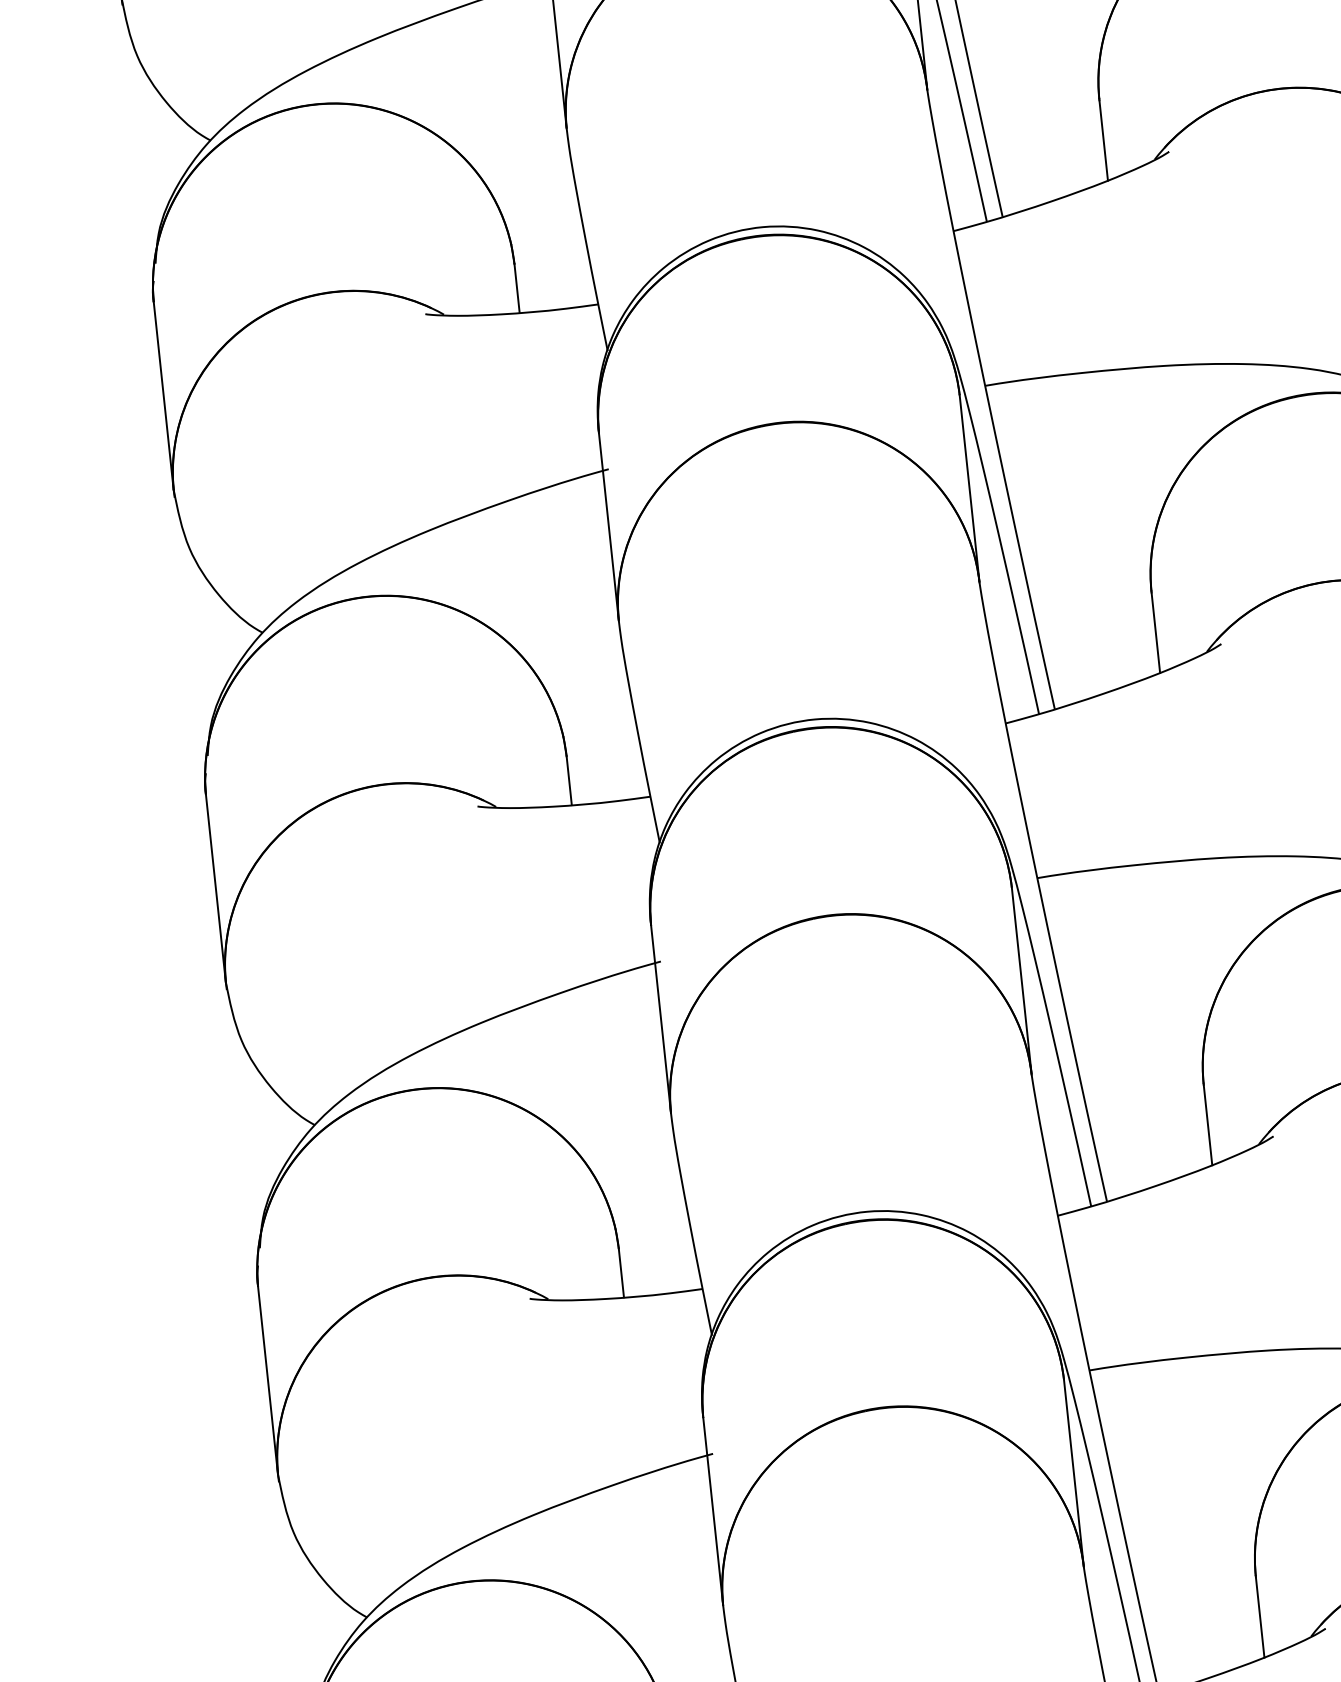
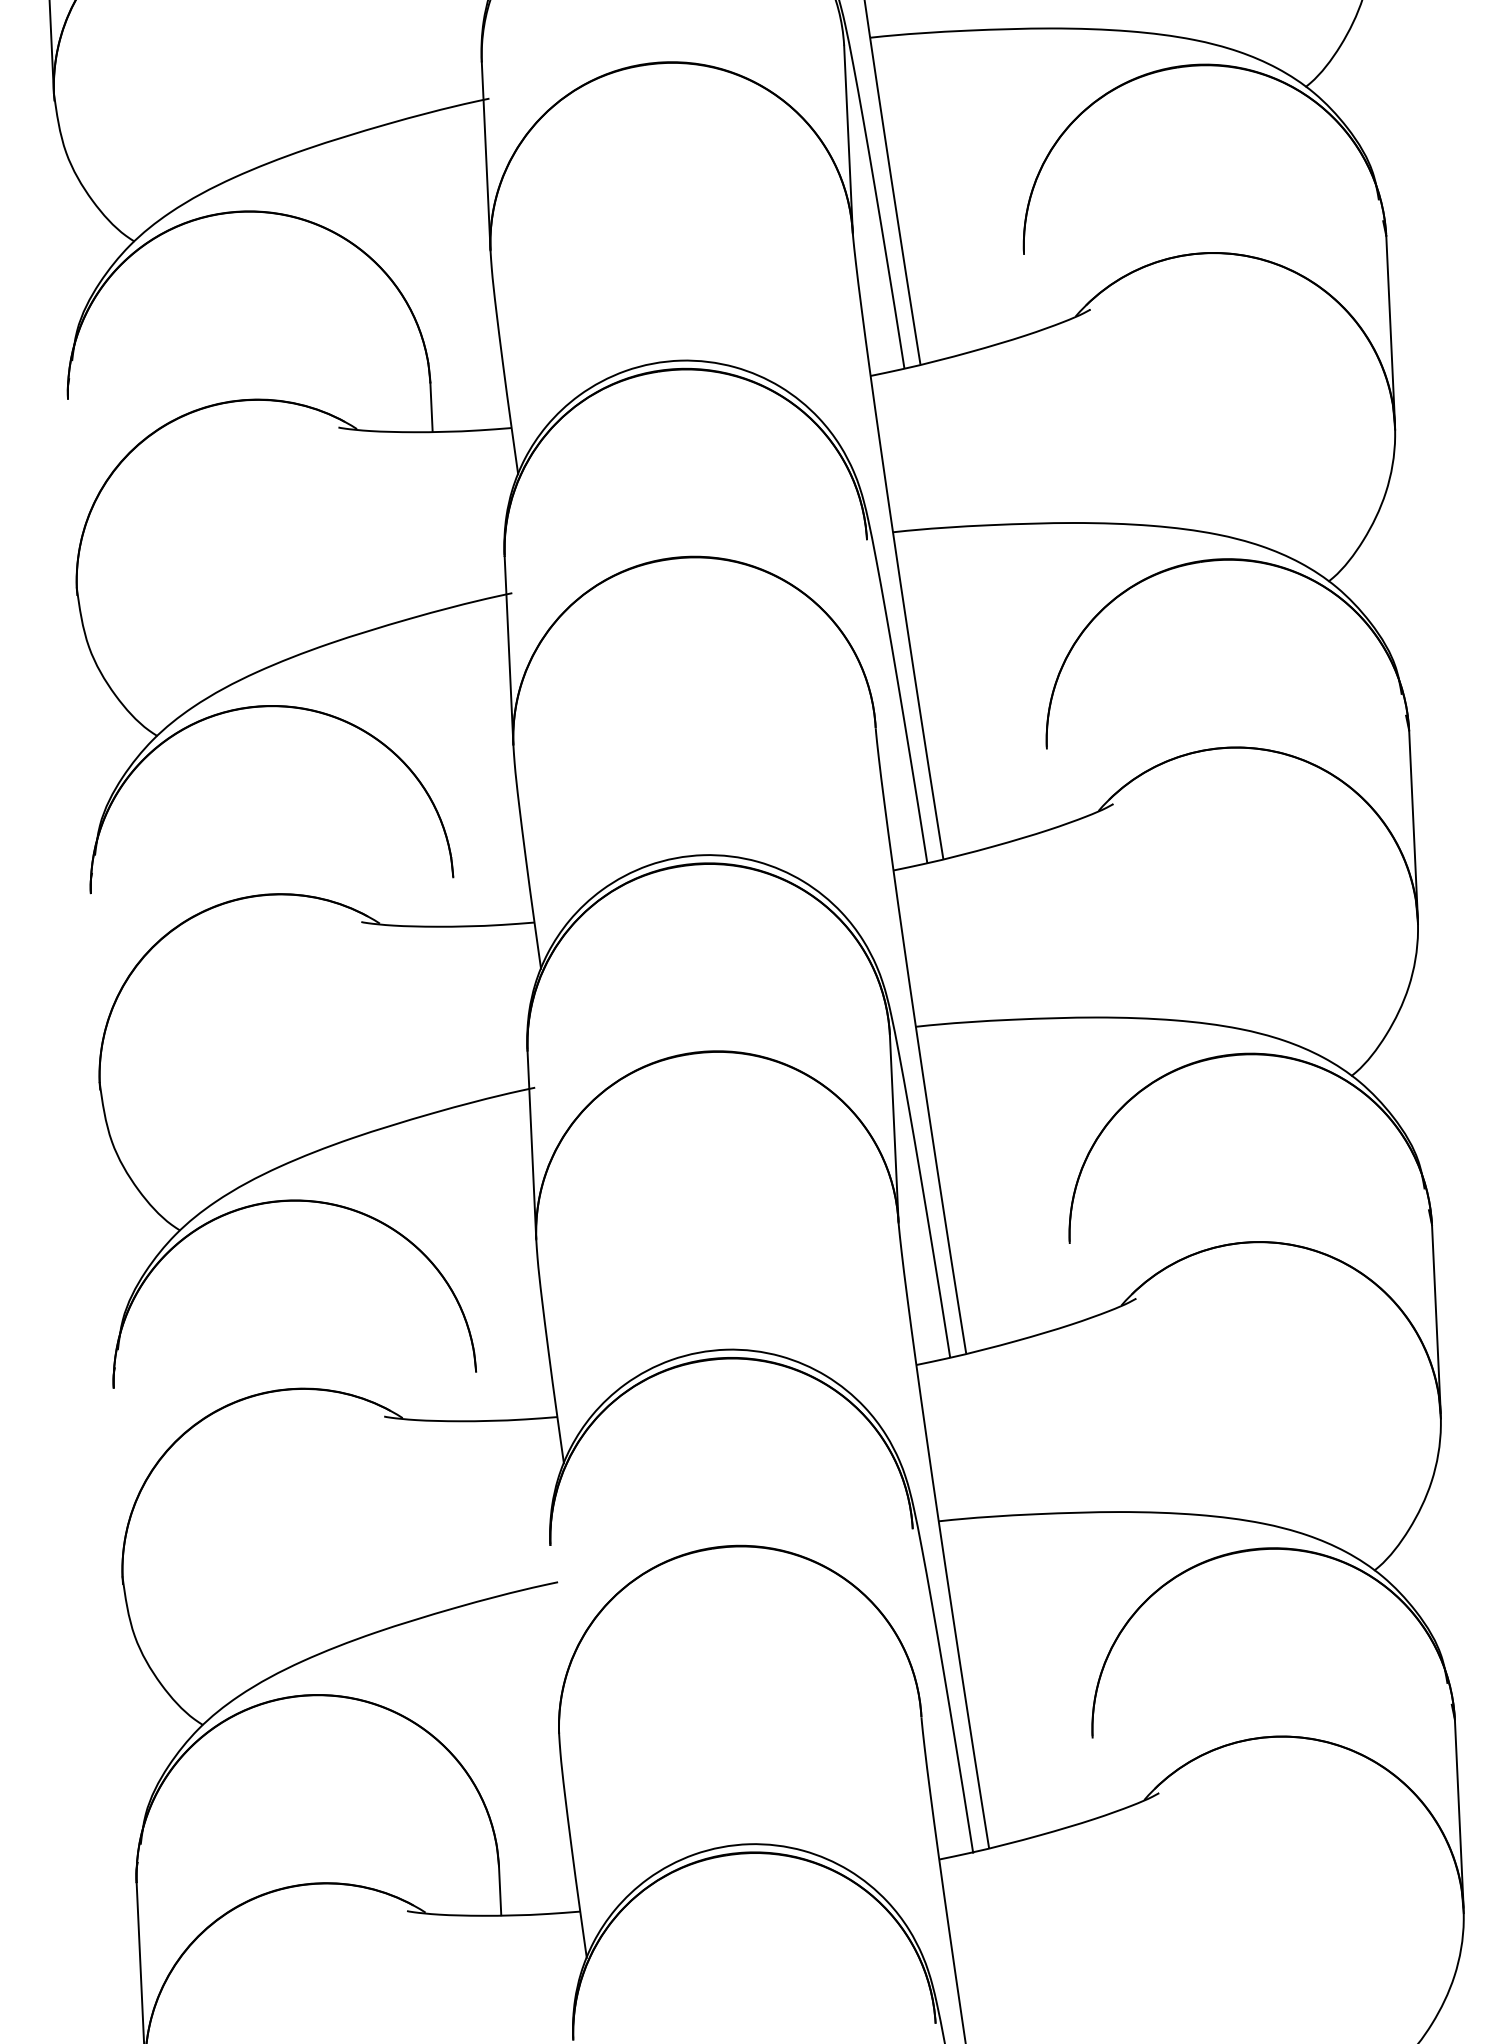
line: (1103, 139) -> (1025, 293), removed
line: (163, 395) -> (72, 493), removed
line: (969, 489) -> (871, 634), removed
line: (1155, 632) -> (1048, 788), removed
line: (569, 780) -> (454, 901), removed
line: (215, 887) -> (94, 987), removed
line: (1207, 1124) -> (1071, 1282), removed
line: (621, 1272) -> (477, 1395), removed
line: (267, 1380) -> (117, 1482), removed
line: (1073, 1473) -> (916, 1623), removed
line: (712, 1511) -> (554, 1639), removed
line: (1260, 1616) -> (1094, 1777), removed

